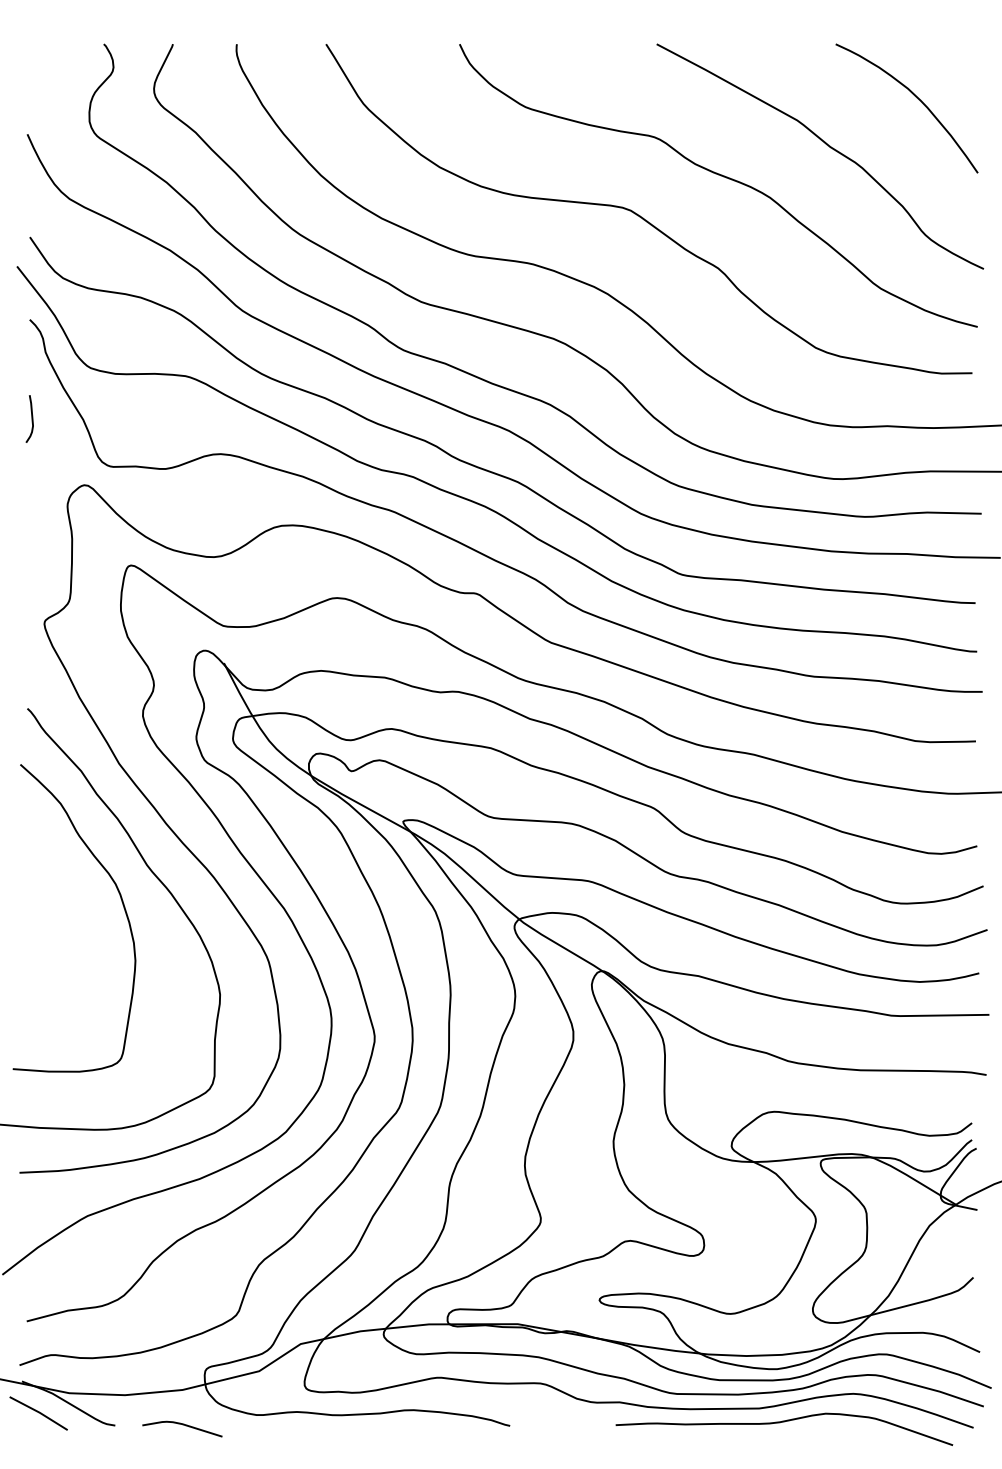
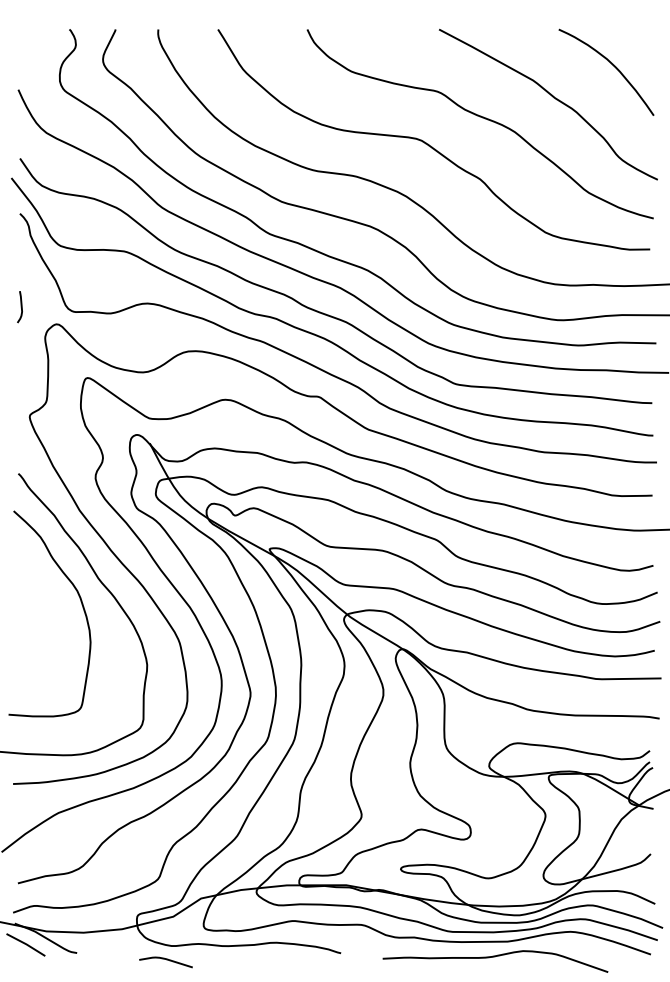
curve: (30, 419) -> (20, 307), moved
curve: (784, 1423) -> (495, 957), moved
curve: (183, 1426) -> (166, 960), moved

